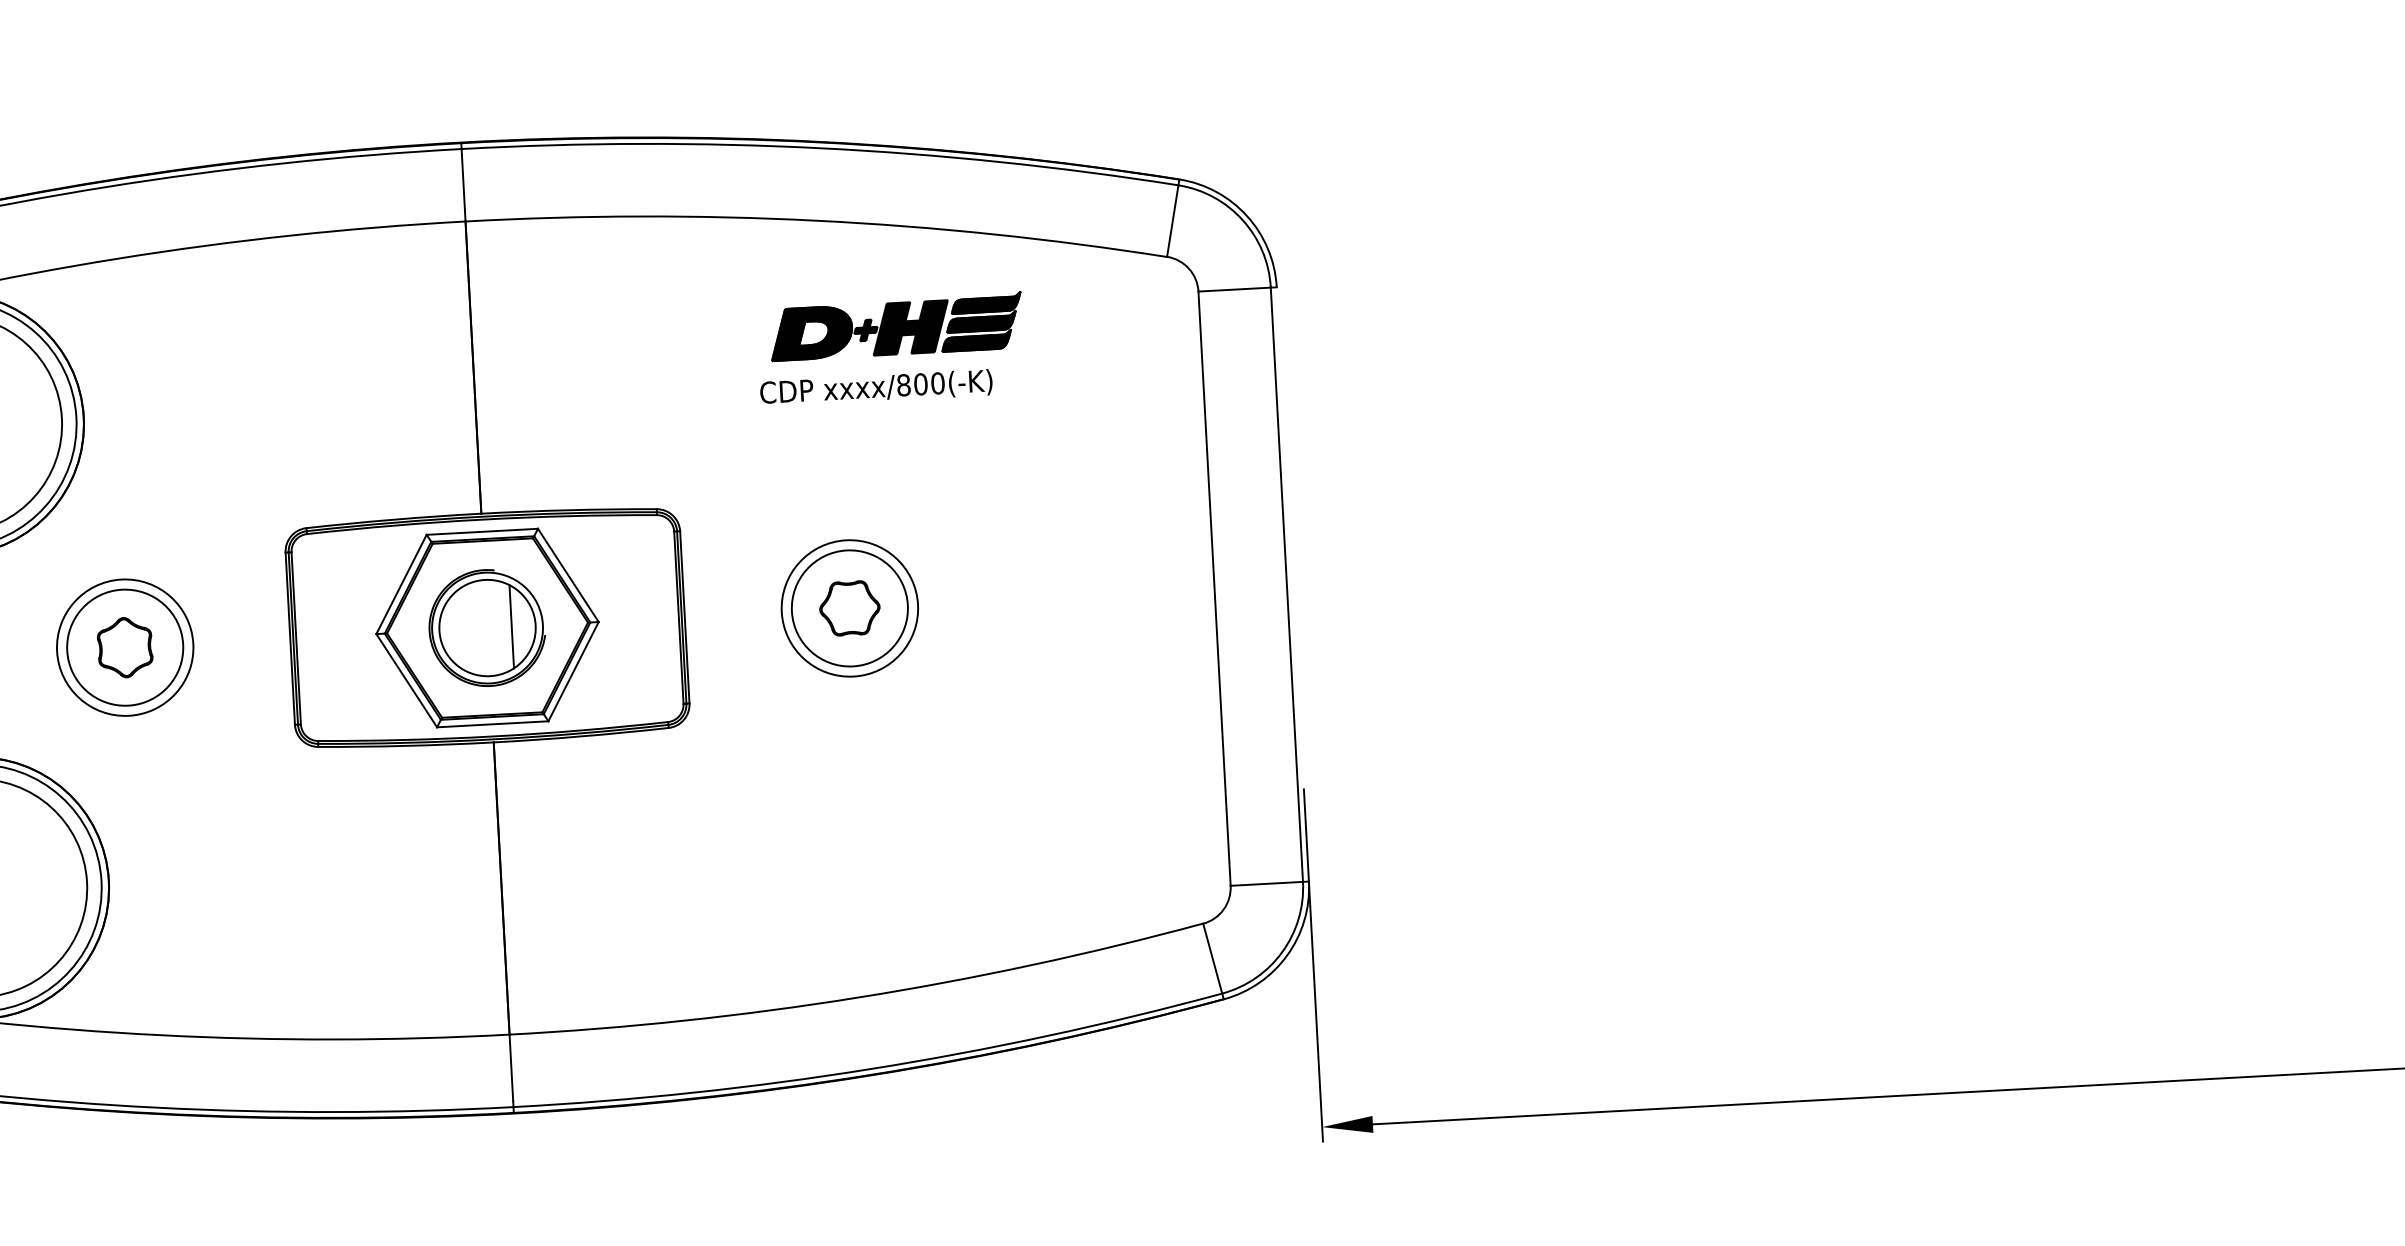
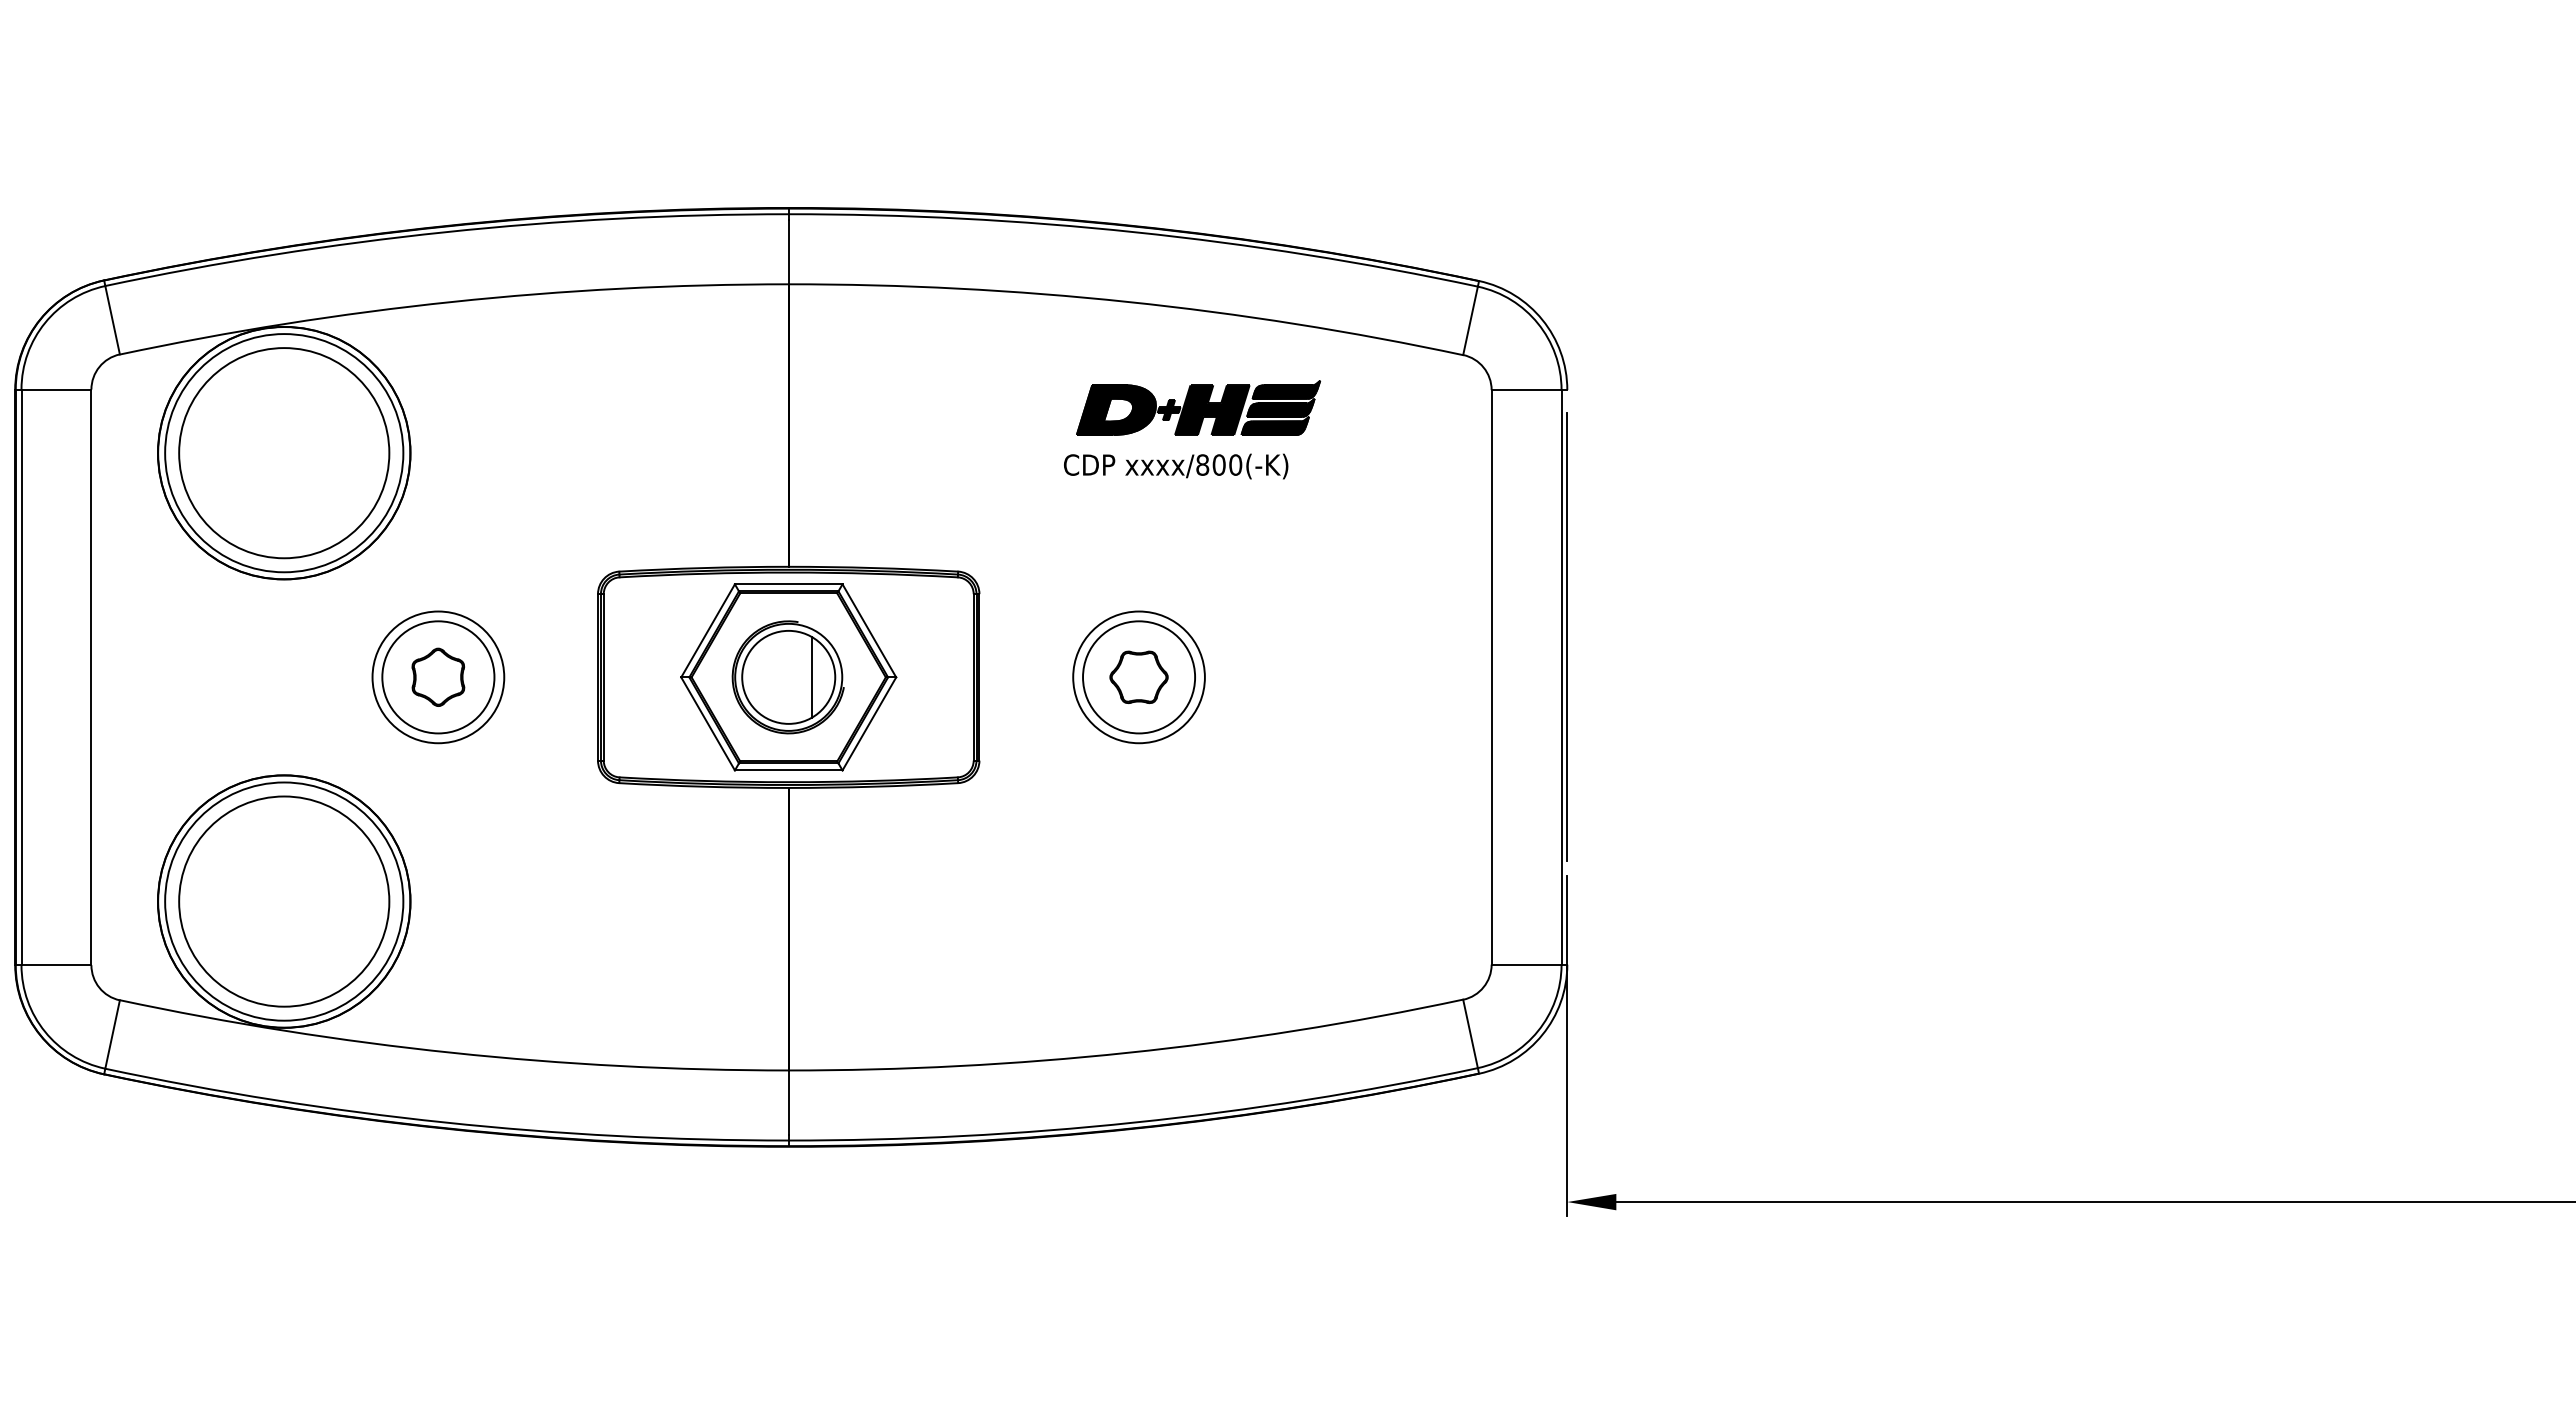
line: (1290, 543) -> (1567, 637), added

